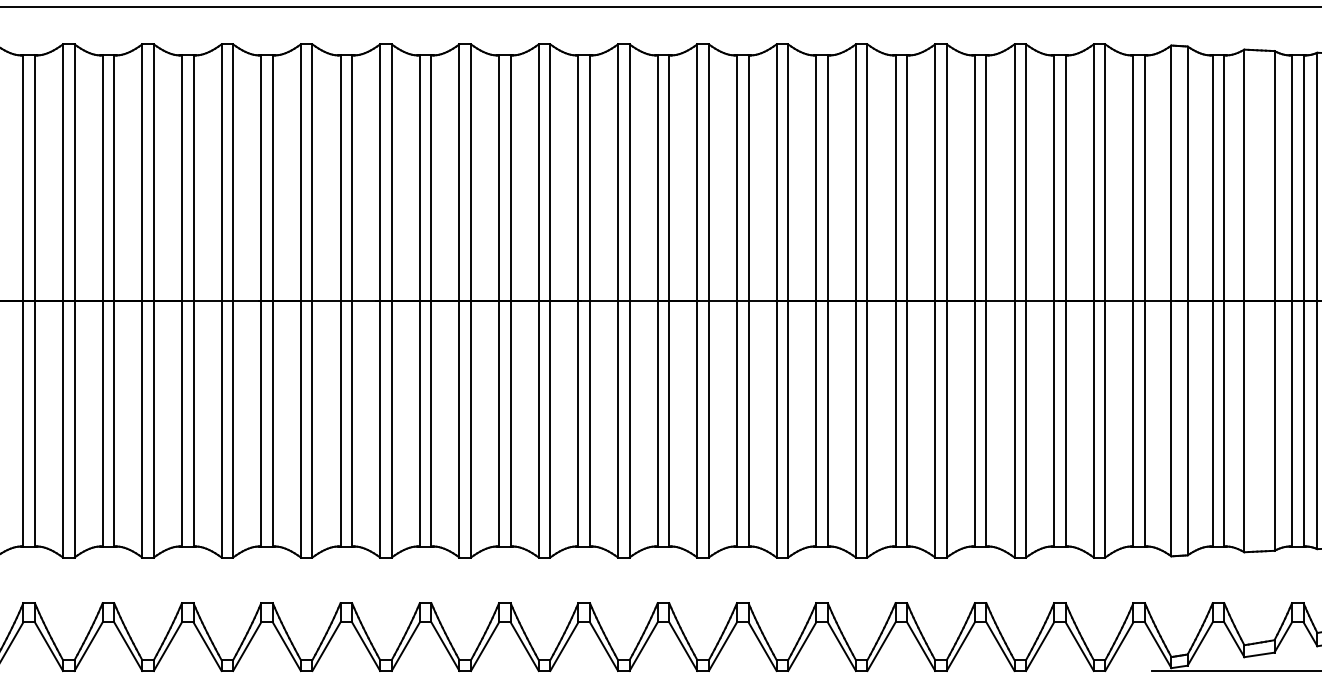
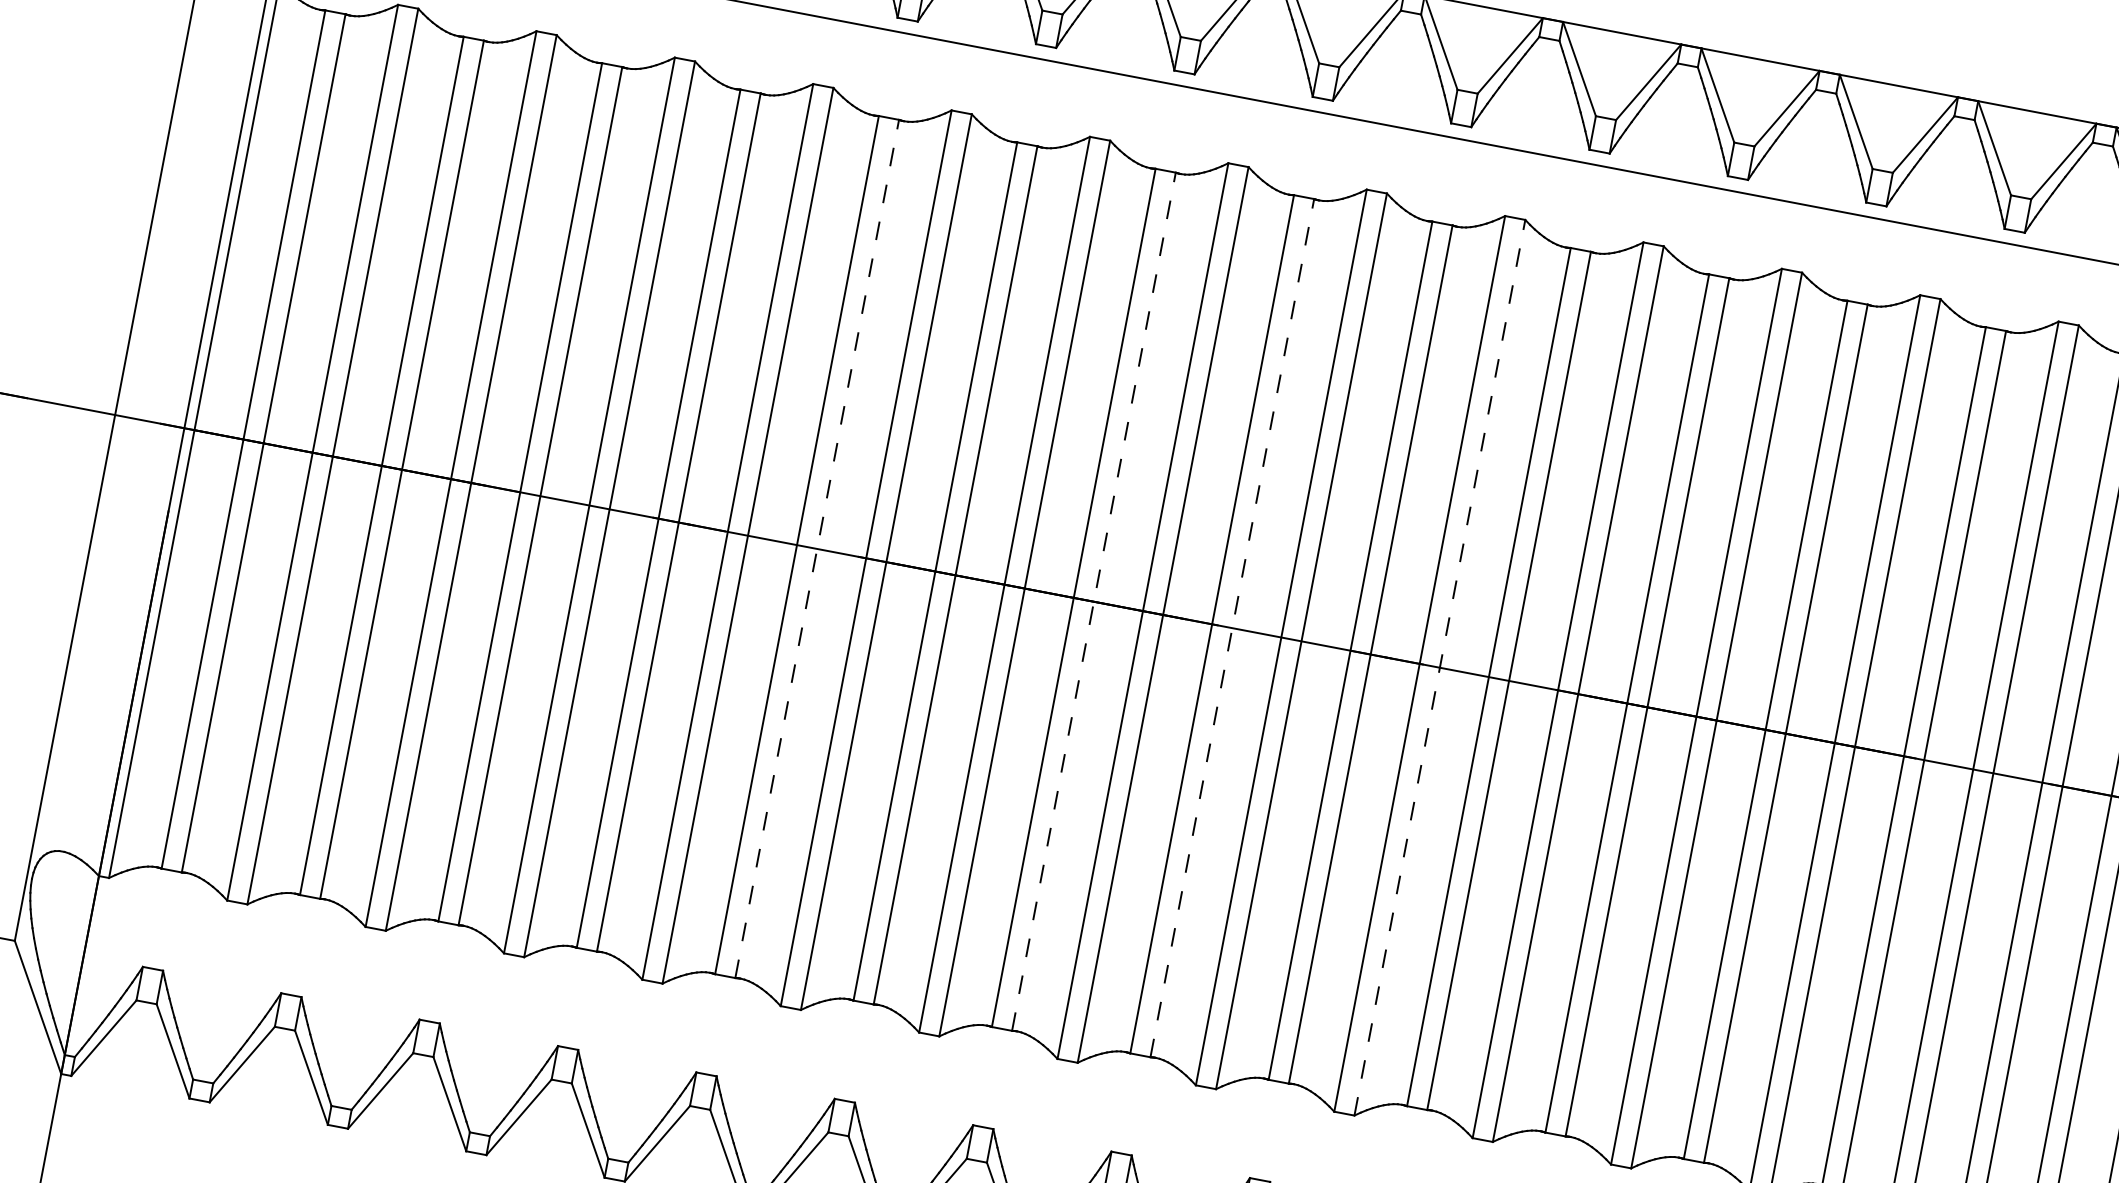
line: (352, 300) -> (818, 548), solid -> dashed
line: (510, 300) -> (1093, 600), solid -> dashed
line: (589, 300) -> (1231, 627), solid -> dashed
line: (708, 300) -> (1439, 666), solid -> dashed

